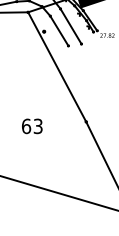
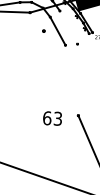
line: (70, 26) -> (68, 27), removed
line: (57, 66) -> (54, 63), removed
text: (32, 126) -> (52, 118), moved

